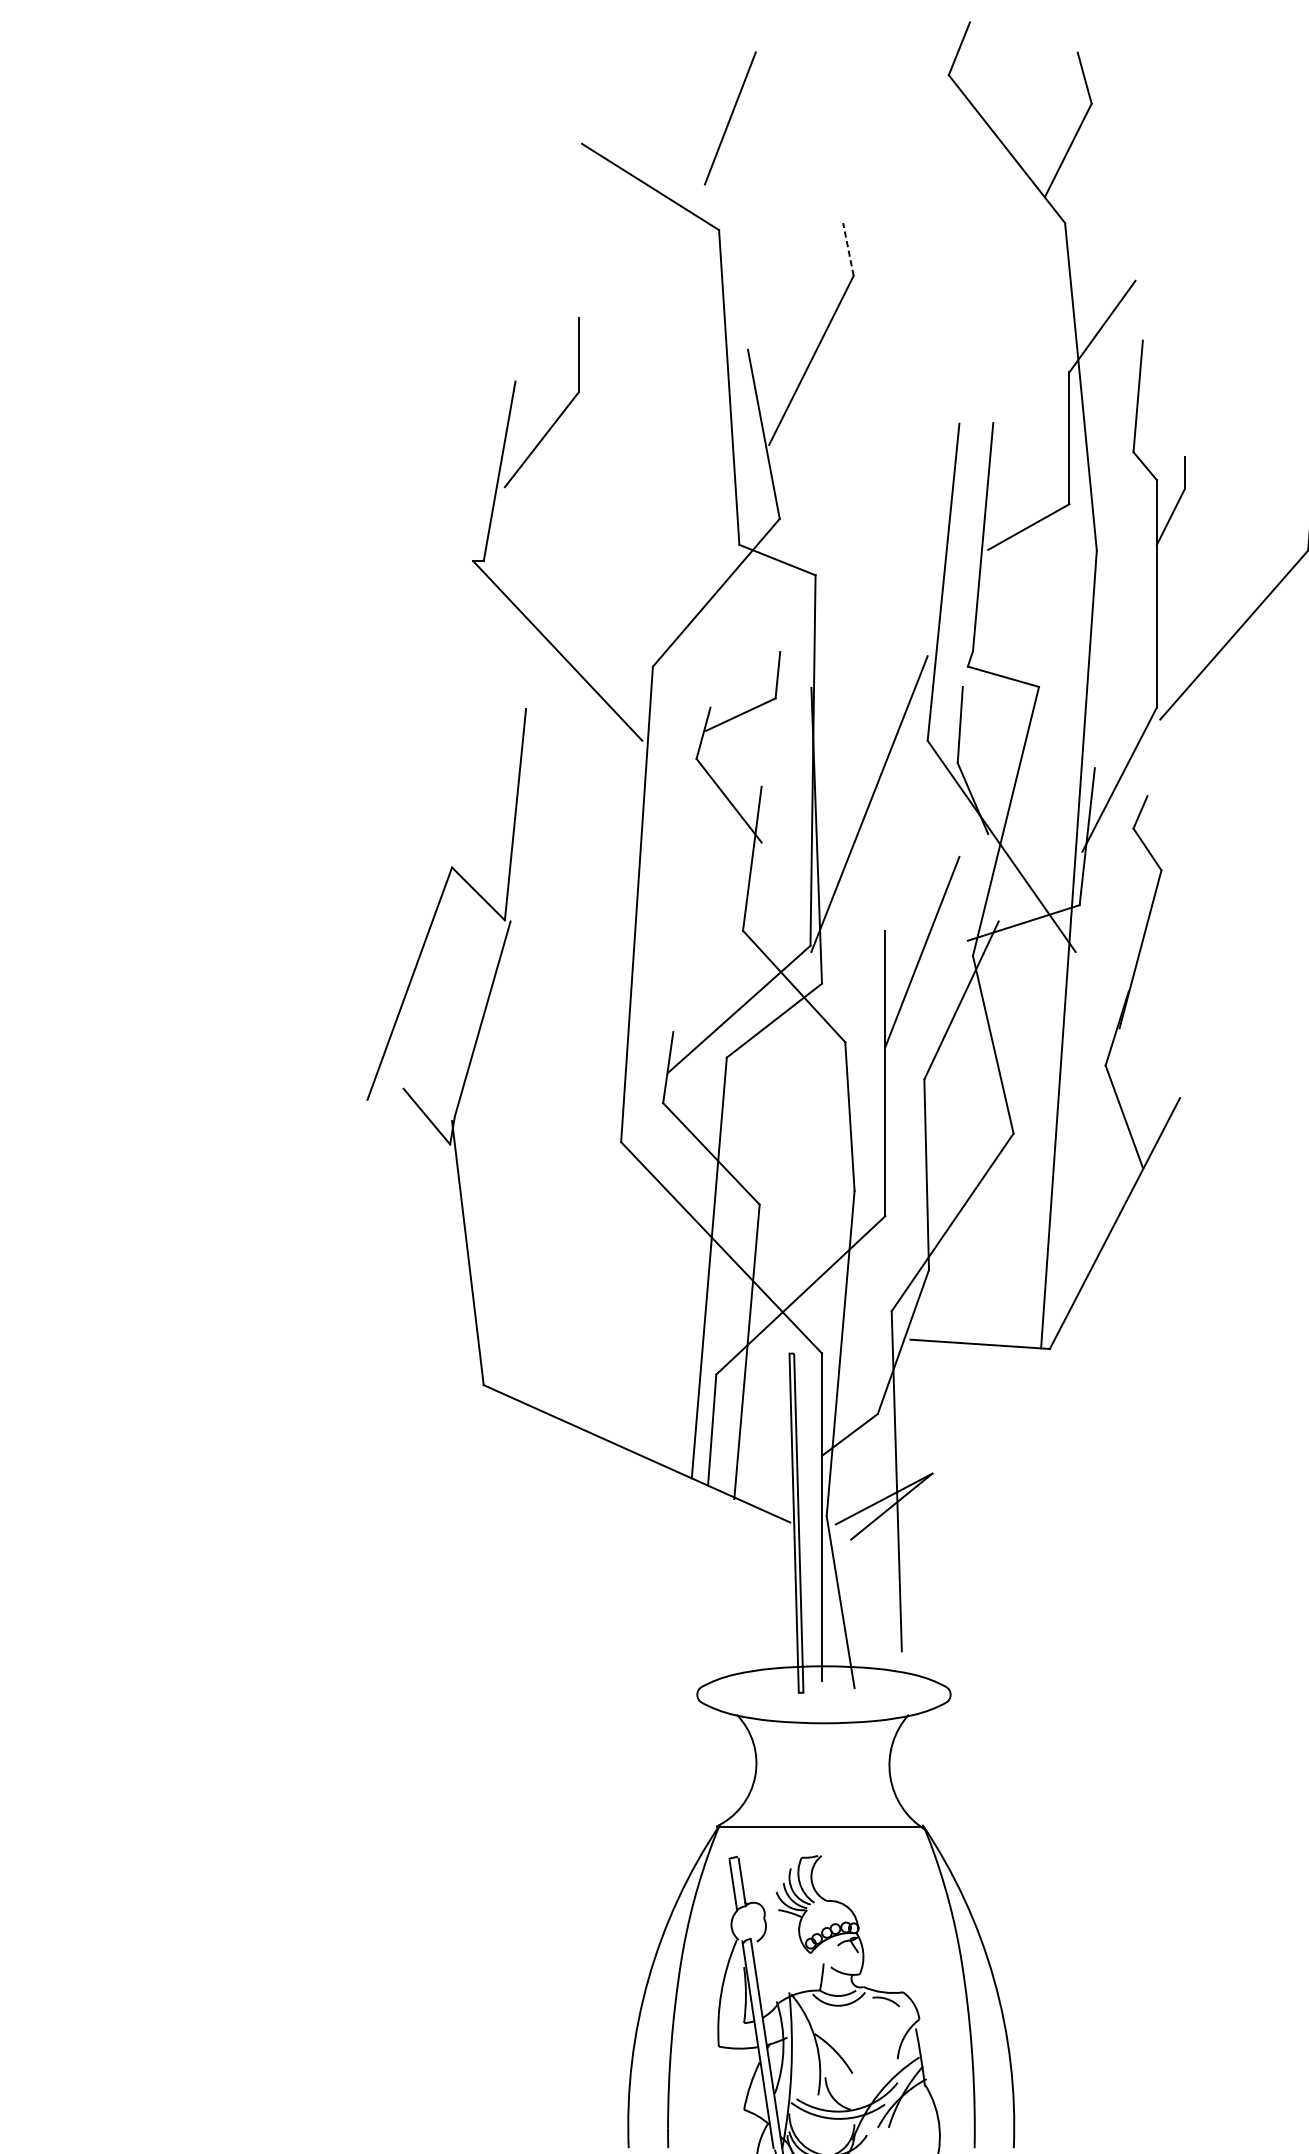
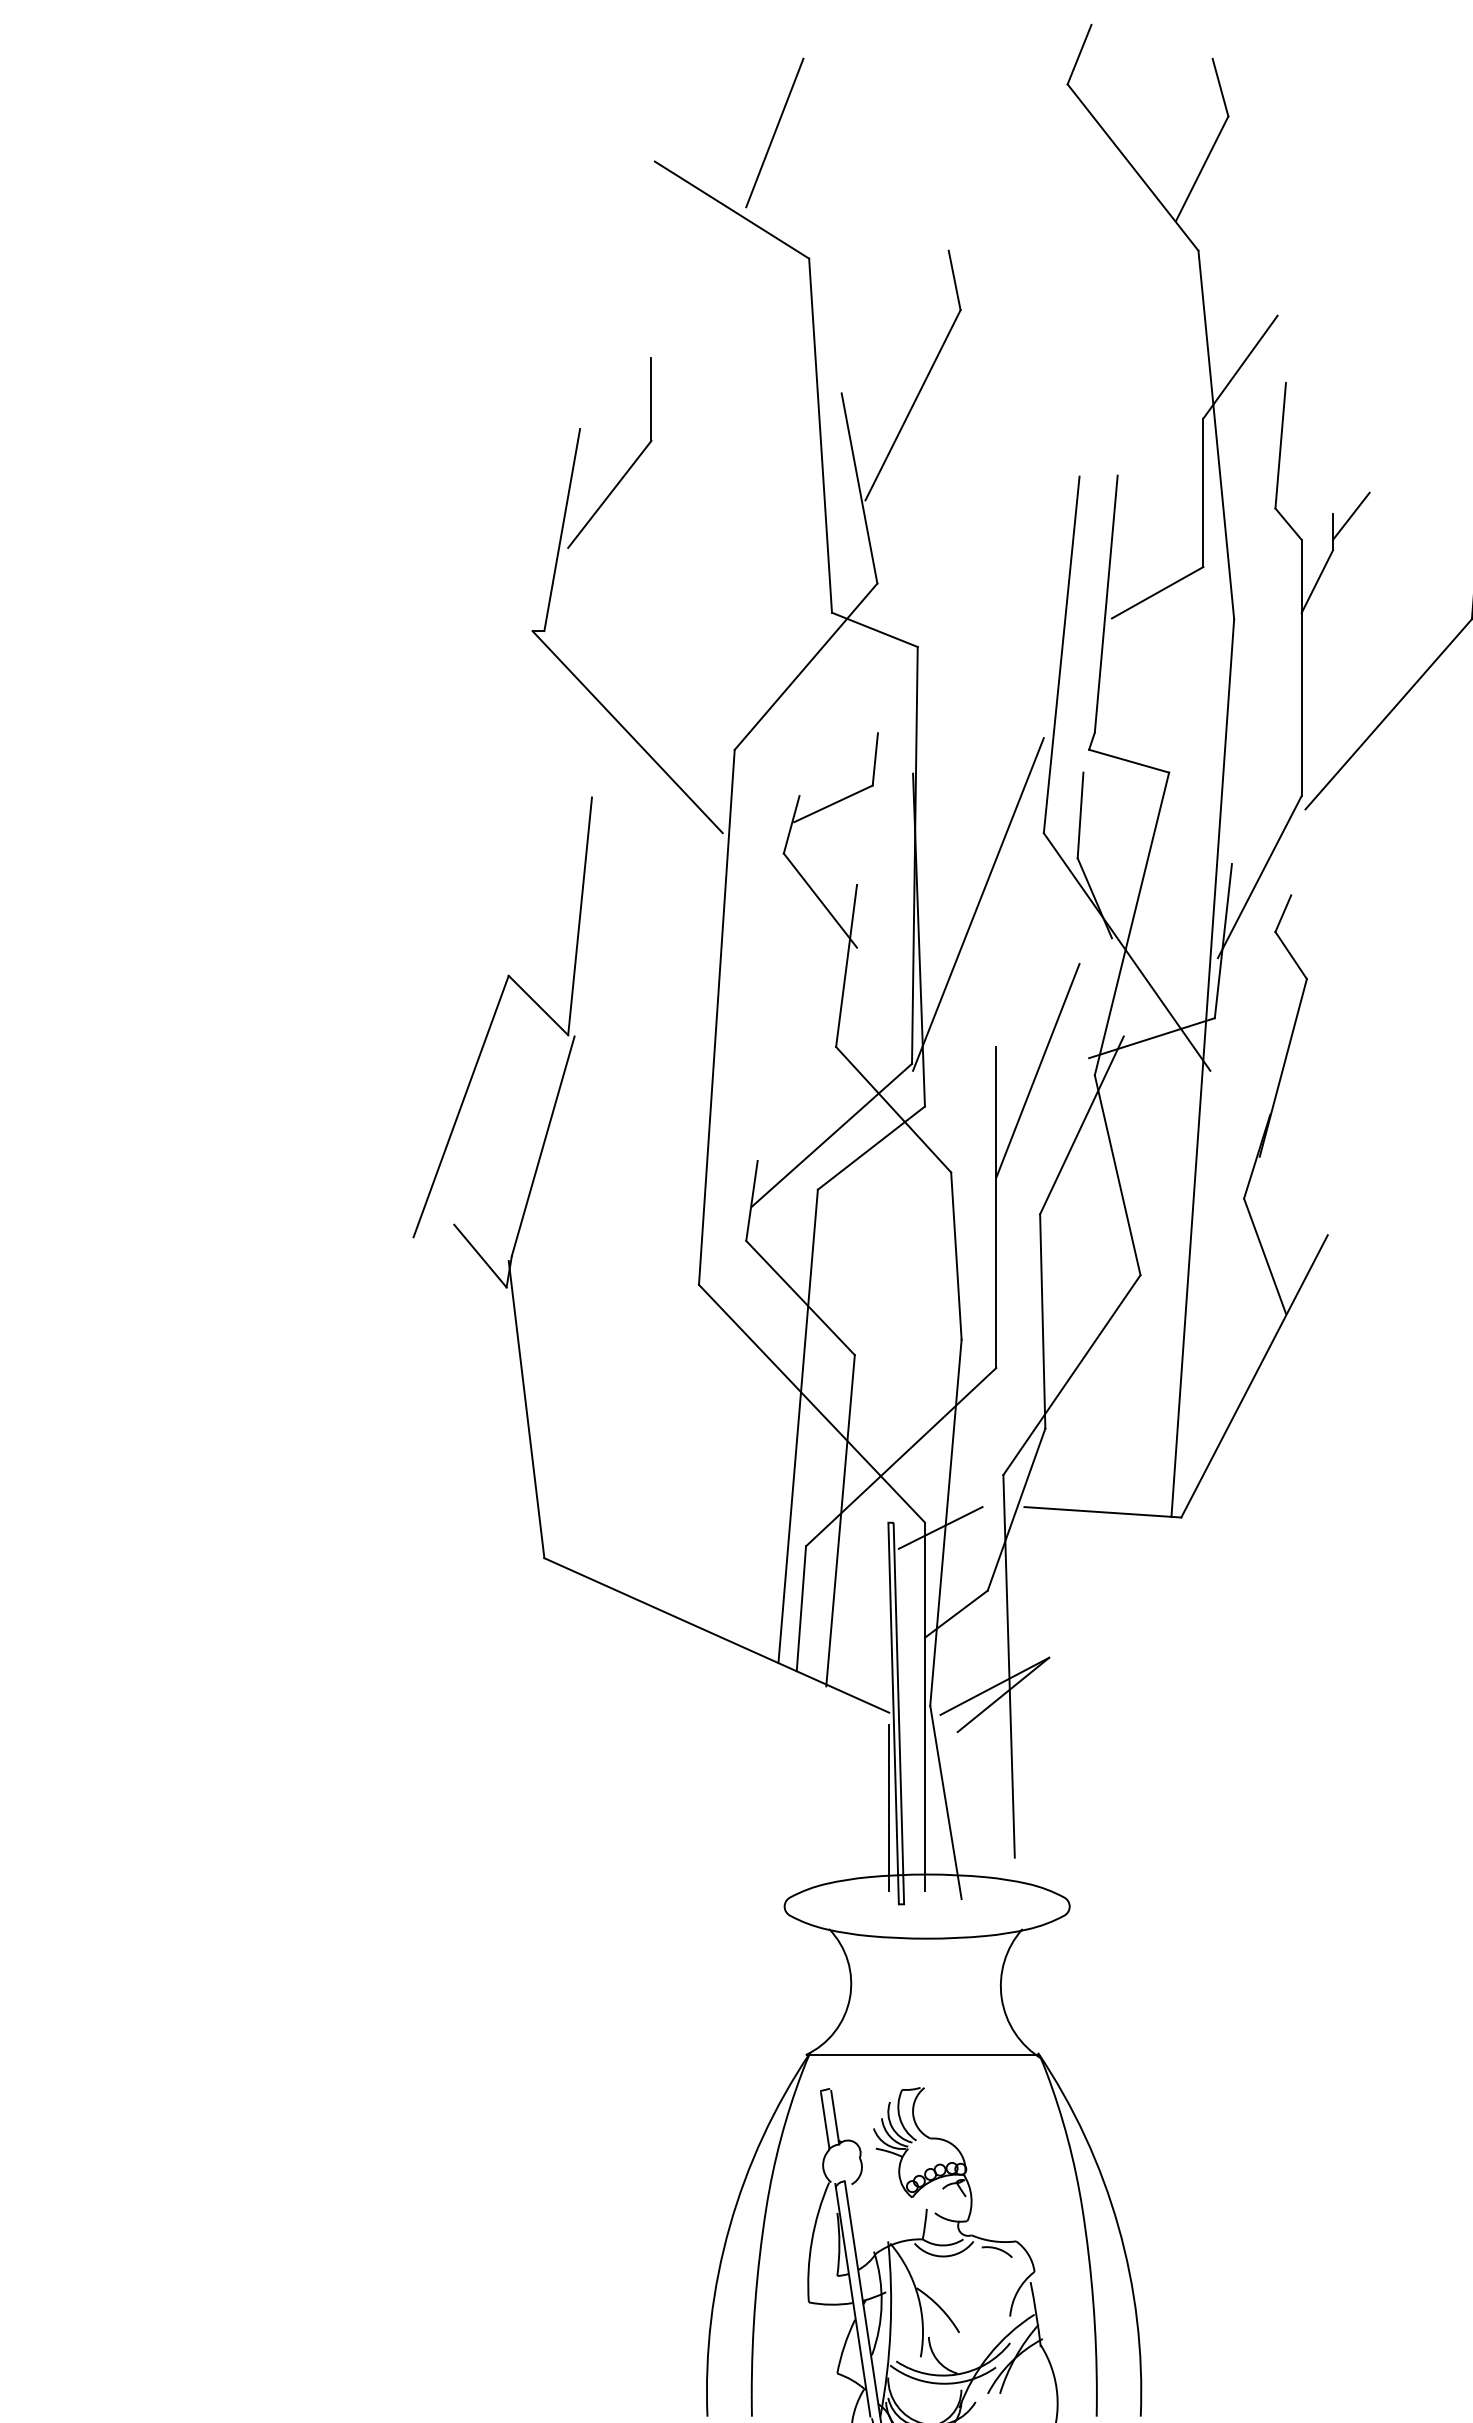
line: (730, 117) -> (774, 132), moved
line: (848, 248) -> (954, 279), dashed -> solid
line: (1201, 458) -> (1351, 515), added
line: (835, 1357) -> (940, 1527), added
line: (790, 1606) -> (889, 1807), added

